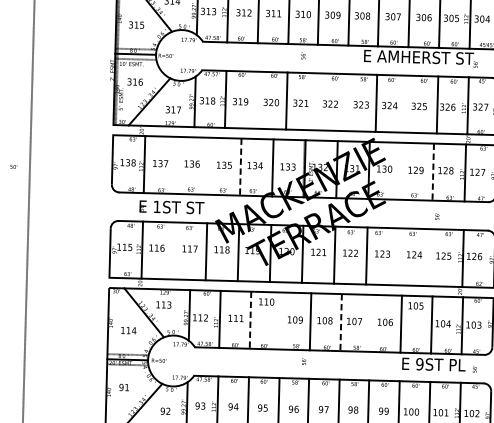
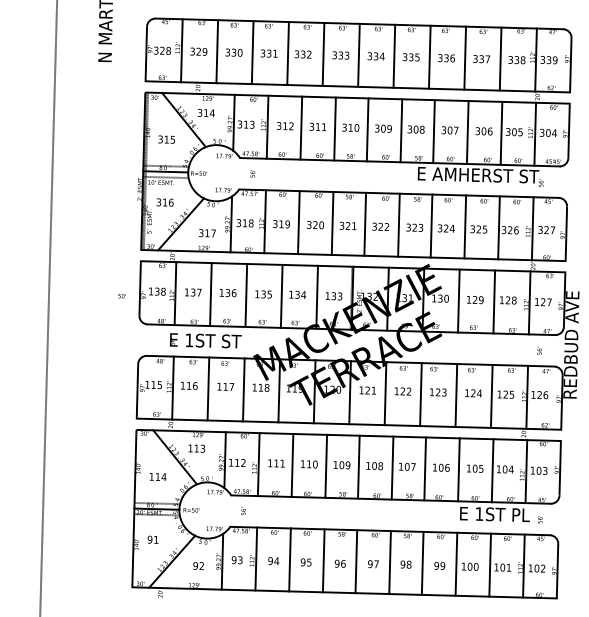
text: (303, 55) -> (252, 173), moved
line: (255, 100) -> (298, 222), added
line: (316, 101) -> (365, 223), added
line: (346, 101) -> (398, 224), added
line: (407, 103) -> (465, 226), added
line: (176, 165) -> (210, 294), added
line: (208, 166) -> (246, 295), added
text: (13, 167) -> (121, 296), moved
line: (240, 167) -> (281, 296), dashed -> solid
line: (400, 170) -> (458, 300), added
line: (433, 172) -> (494, 302), dashed -> solid
text: (437, 216) -> (539, 350), moved
line: (174, 250) -> (208, 388), added
line: (399, 256) -> (456, 395), added
line: (430, 256) -> (491, 395), added
text: (266, 302) -> (309, 464), moved
text: (416, 305) -> (475, 468), moved
line: (250, 320) -> (292, 465), dashed -> solid
line: (281, 320) -> (326, 465), added
line: (341, 322) -> (392, 468), dashed -> solid
line: (370, 322) -> (425, 468), added
text: (303, 361) -> (243, 511), moved
text: (419, 363) -> (479, 513), 9ST -> 1ST

